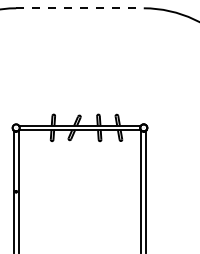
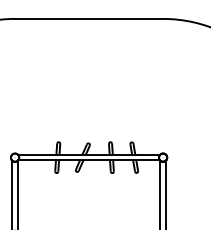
line: (79, 8) -> (88, 19), dashed -> solid

